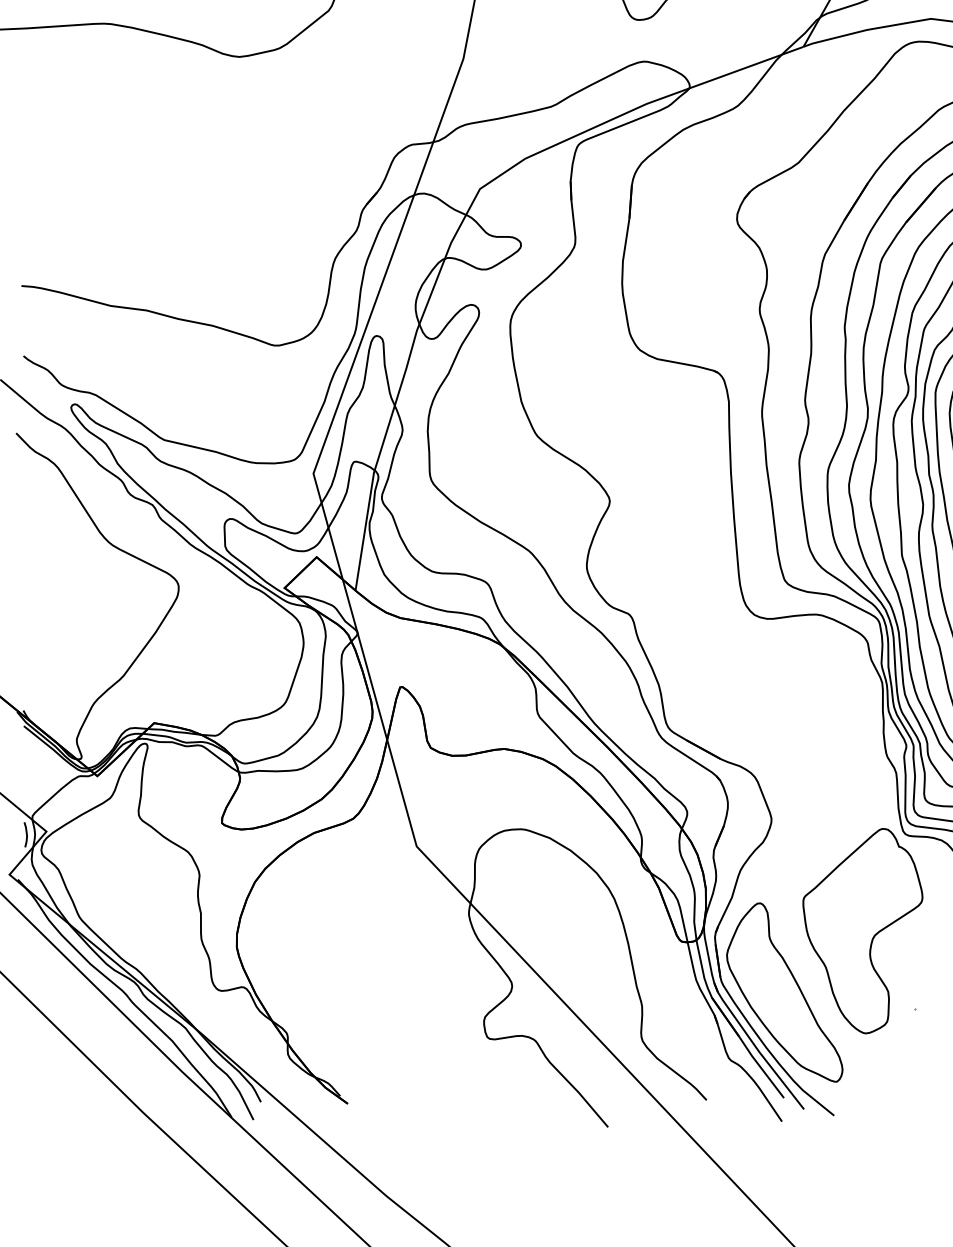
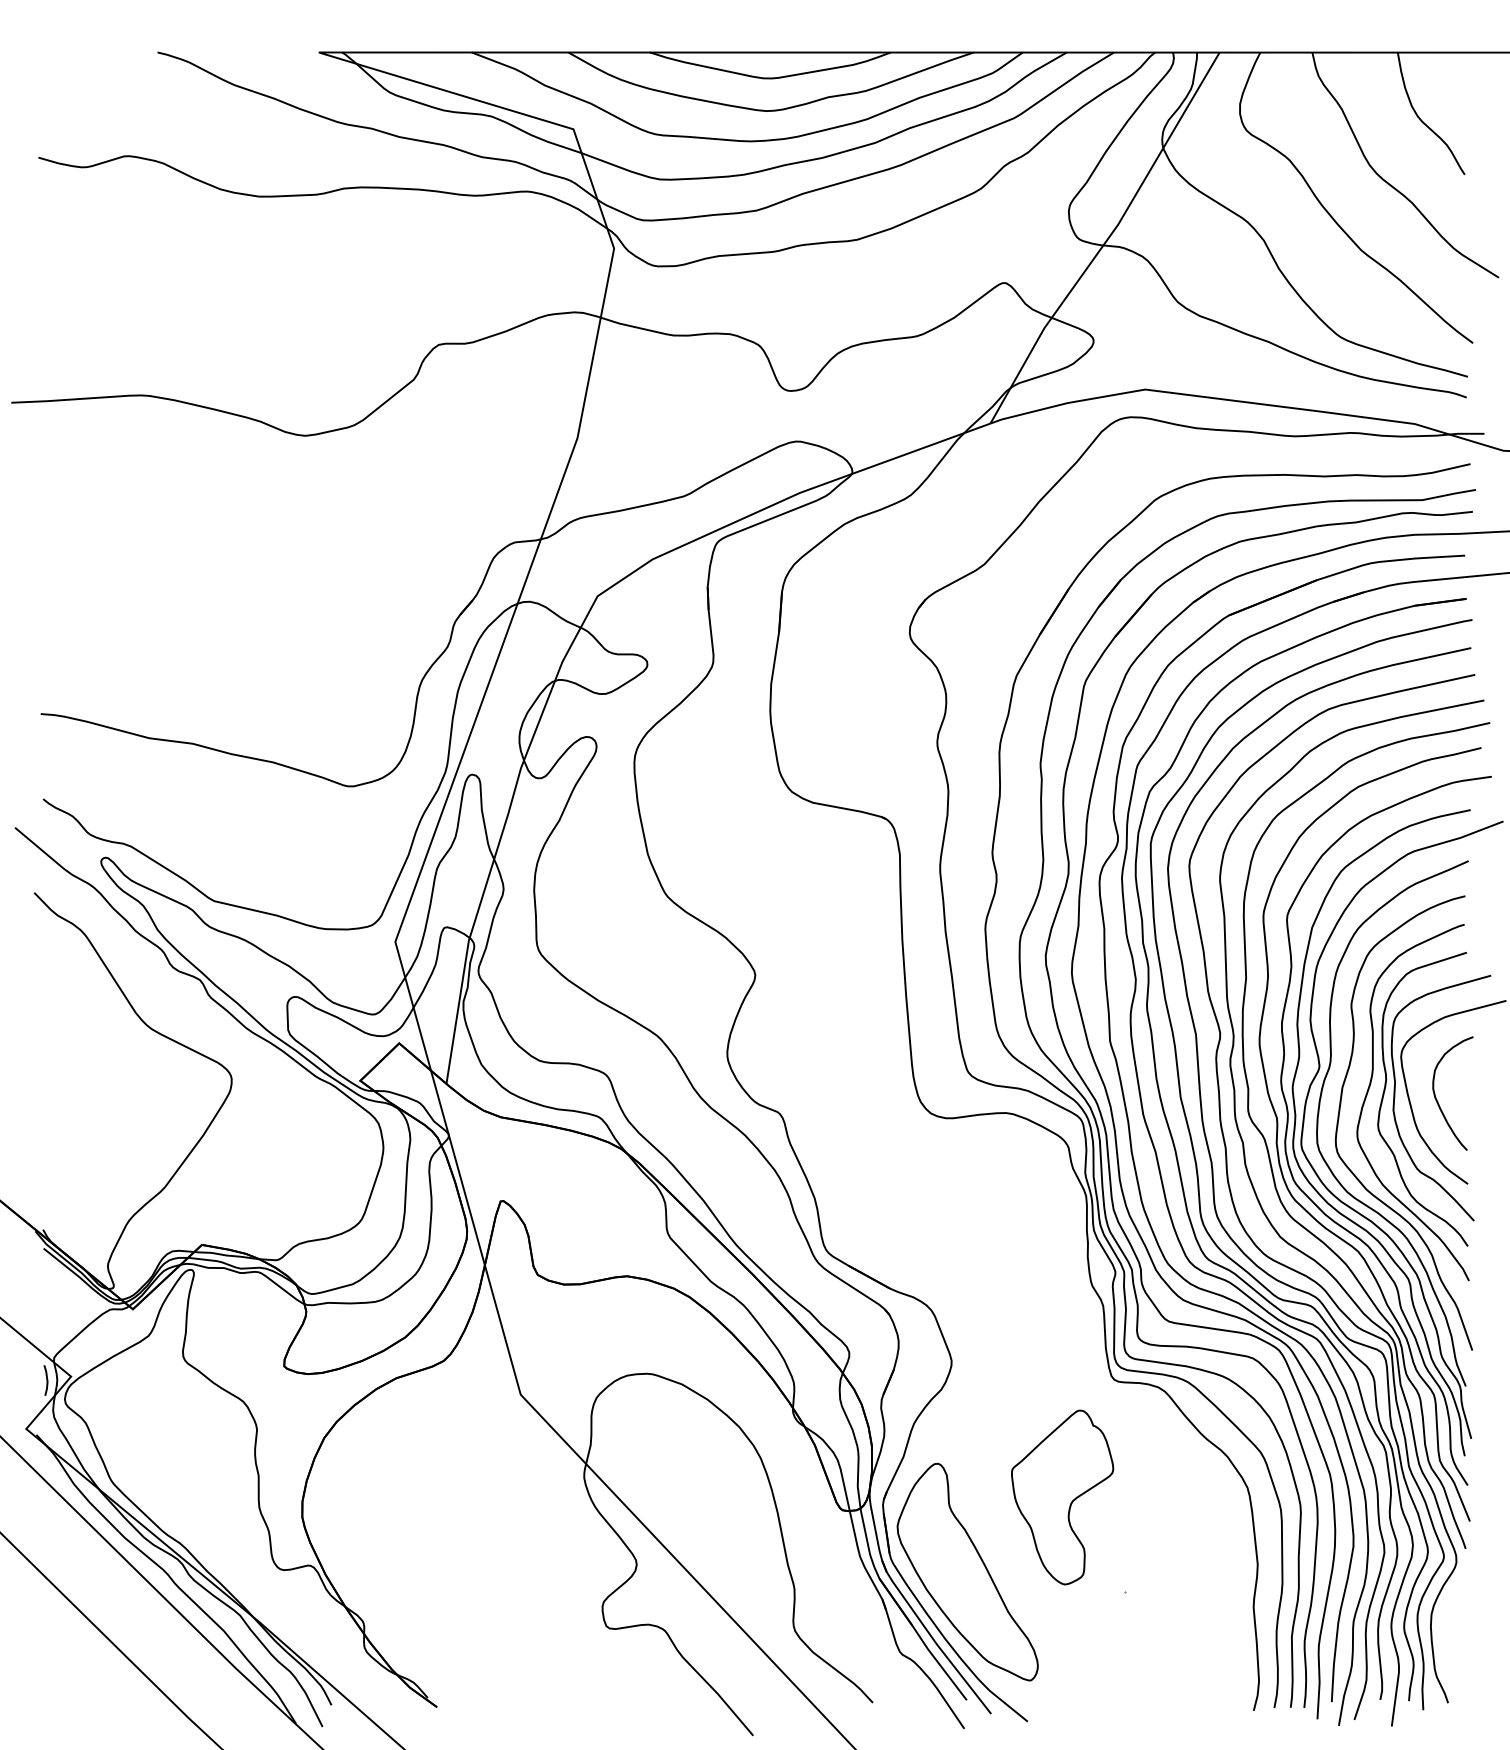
part: (862, 931) -> (1062, 1497), size x0.7

